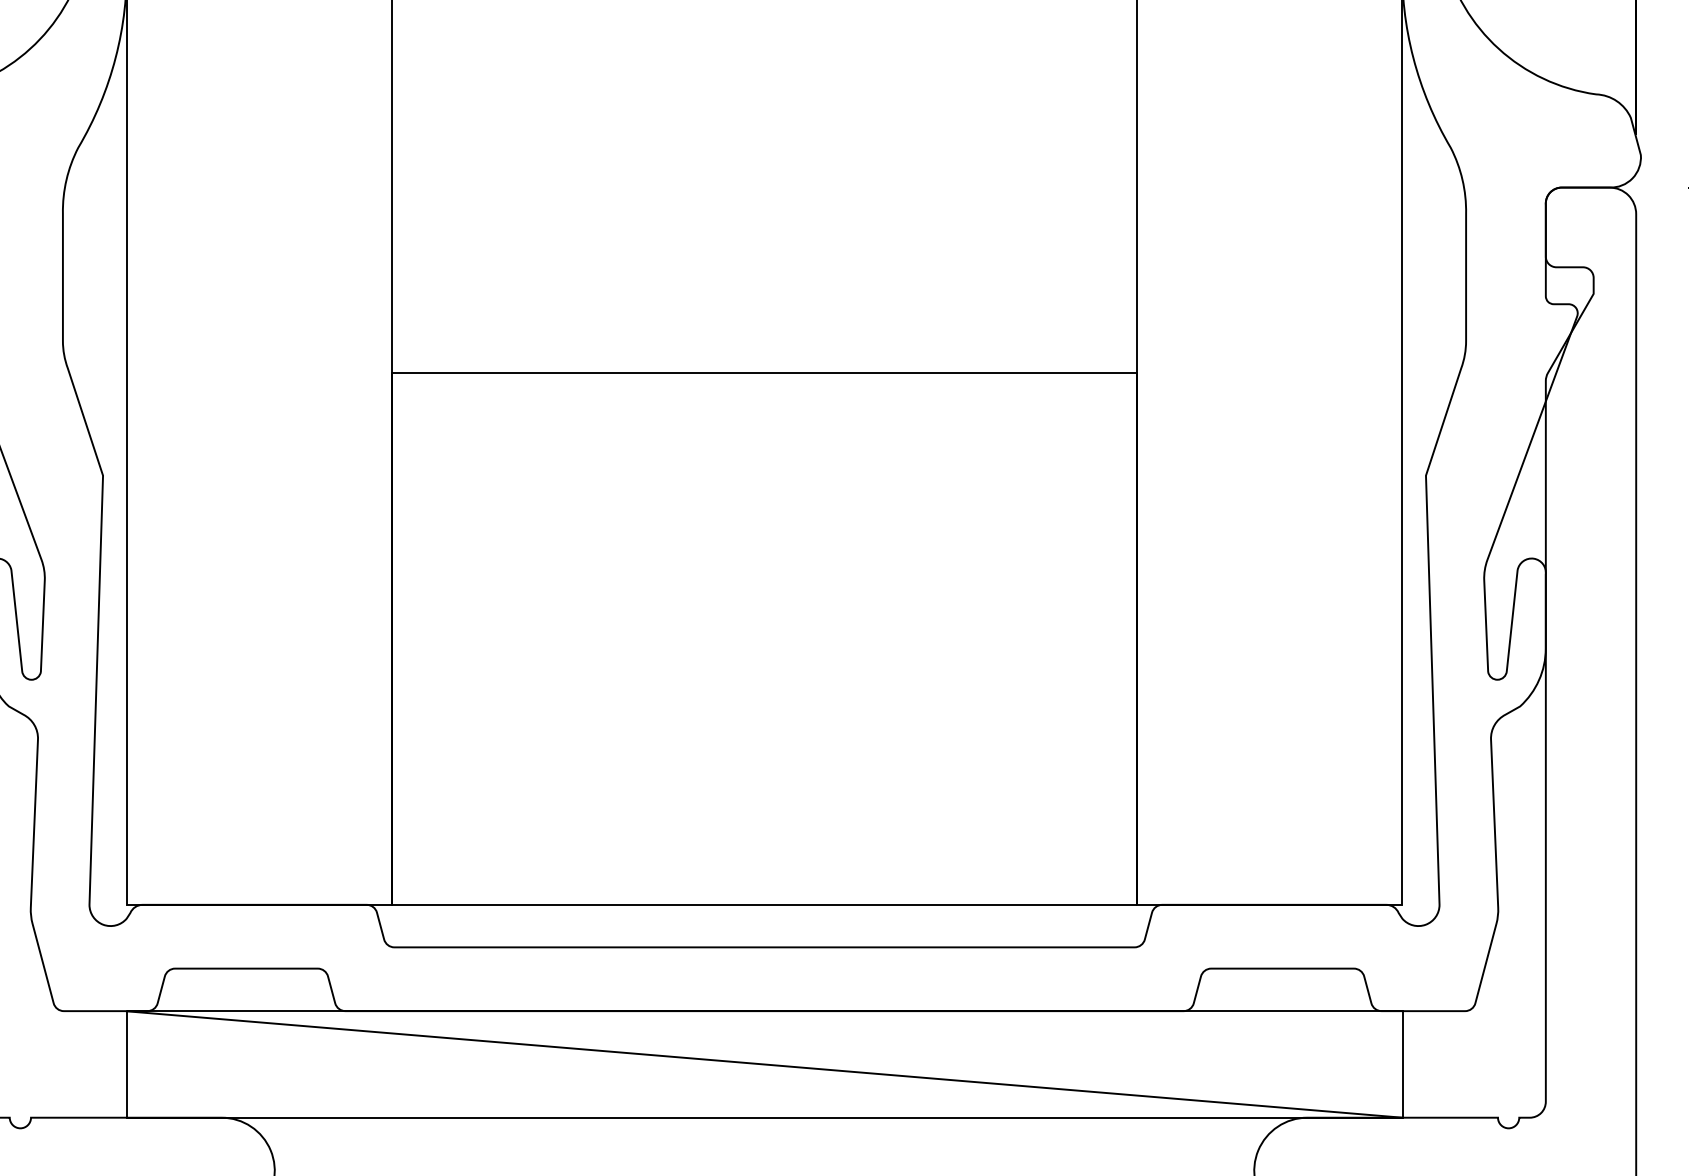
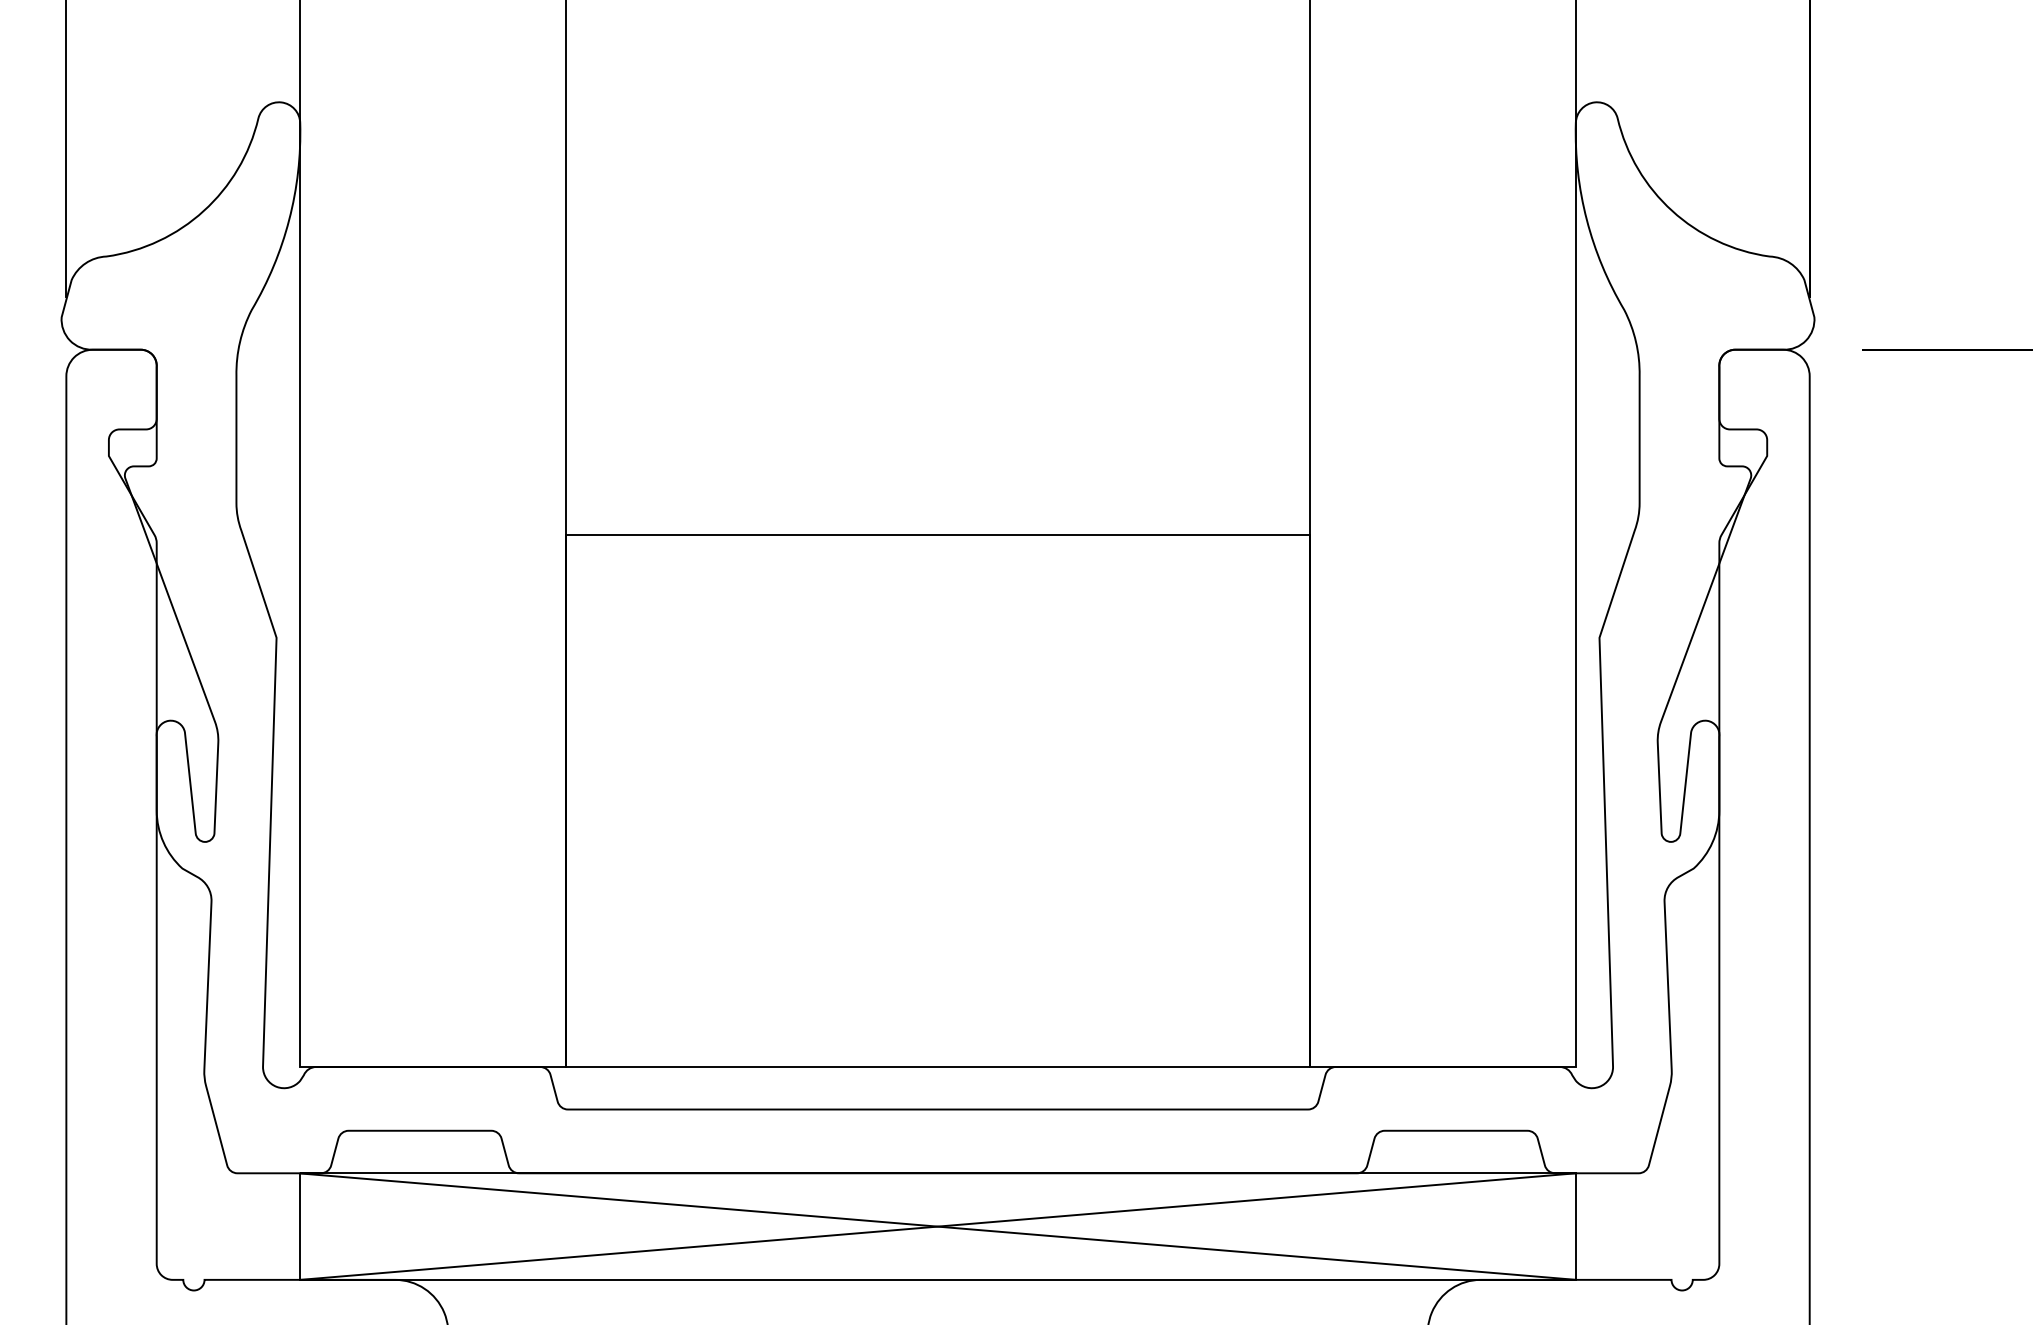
line: (764, 1064) -> (938, 1226), added

